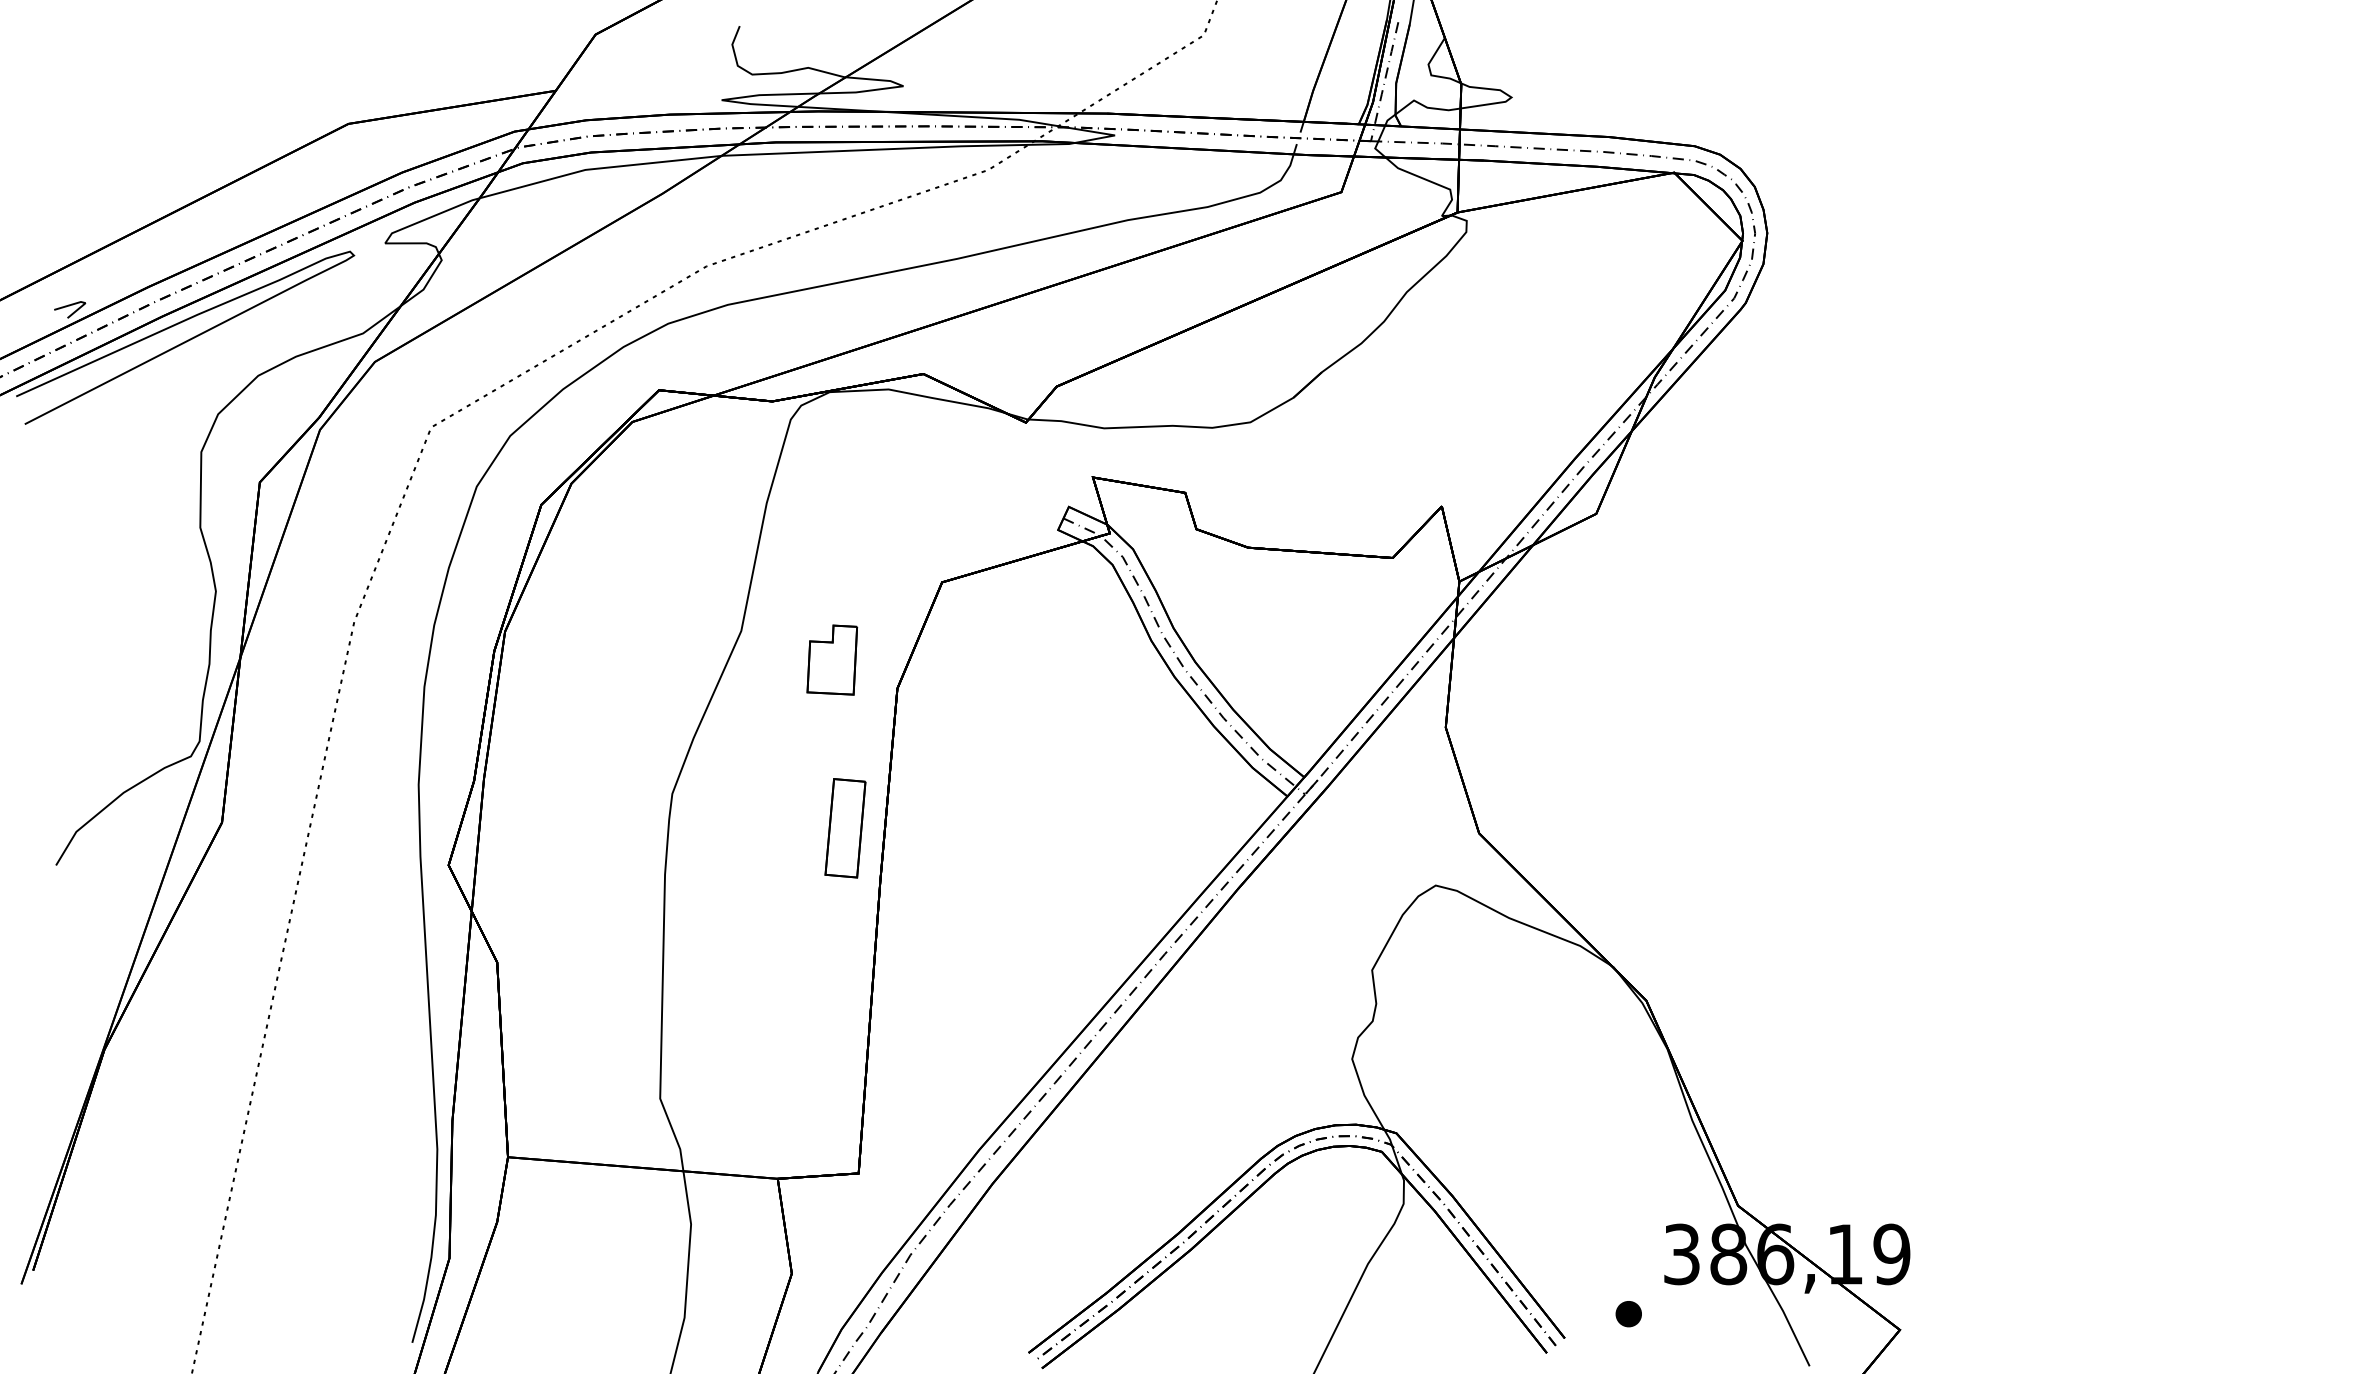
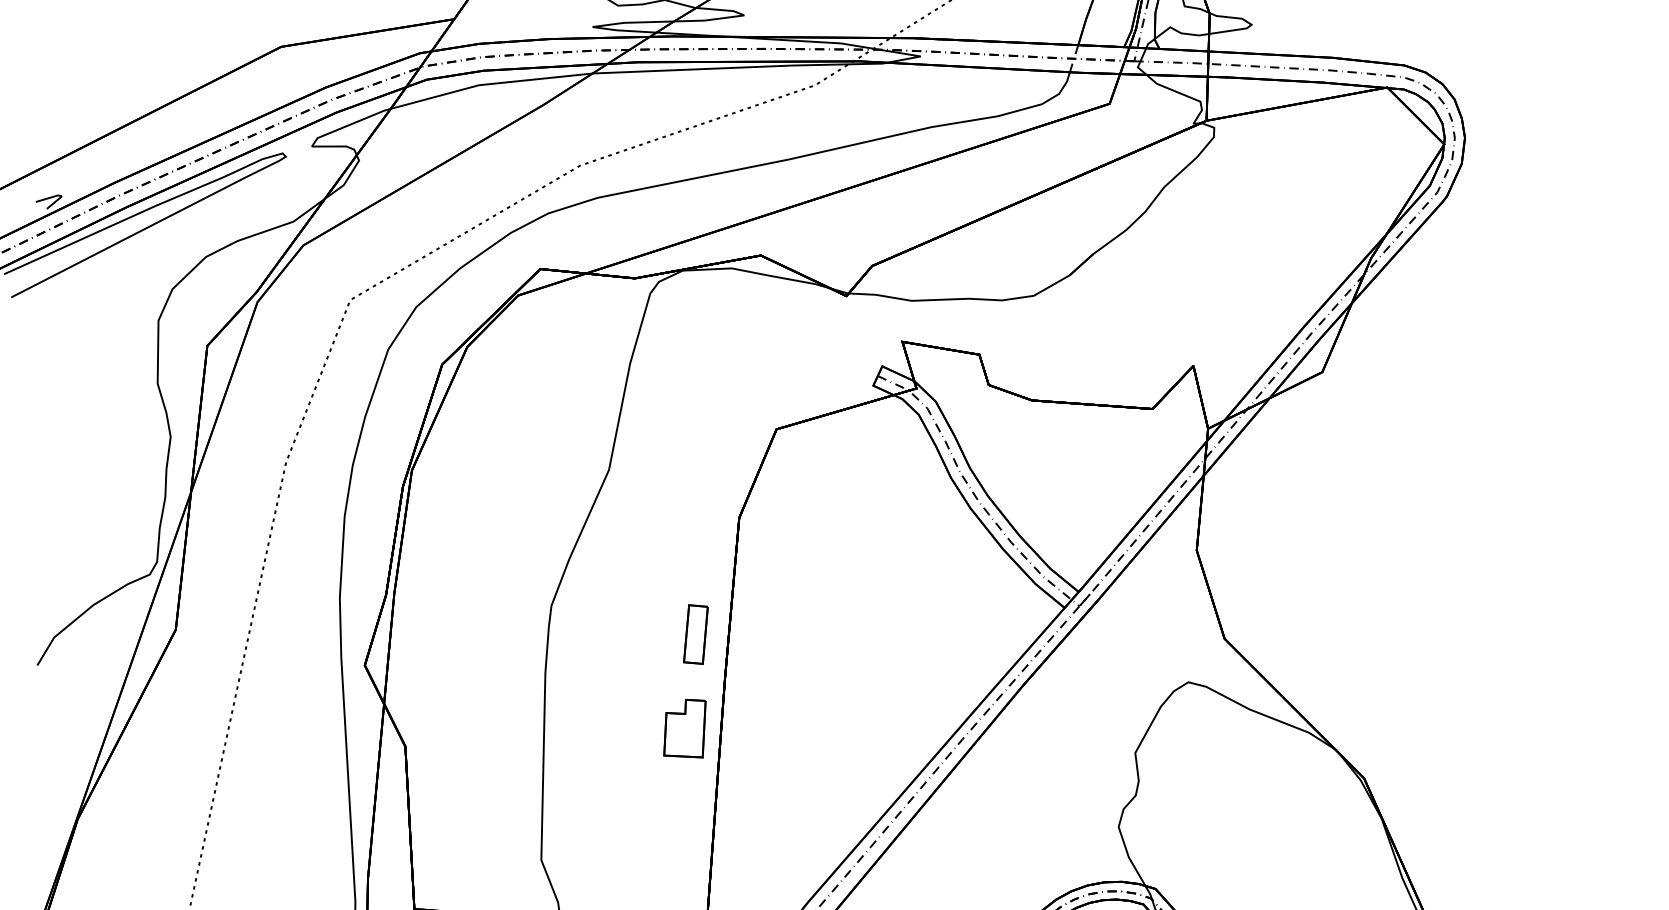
part: (832, 659) -> (685, 728), moved
part: (845, 828) -> (695, 634), size x0.71

